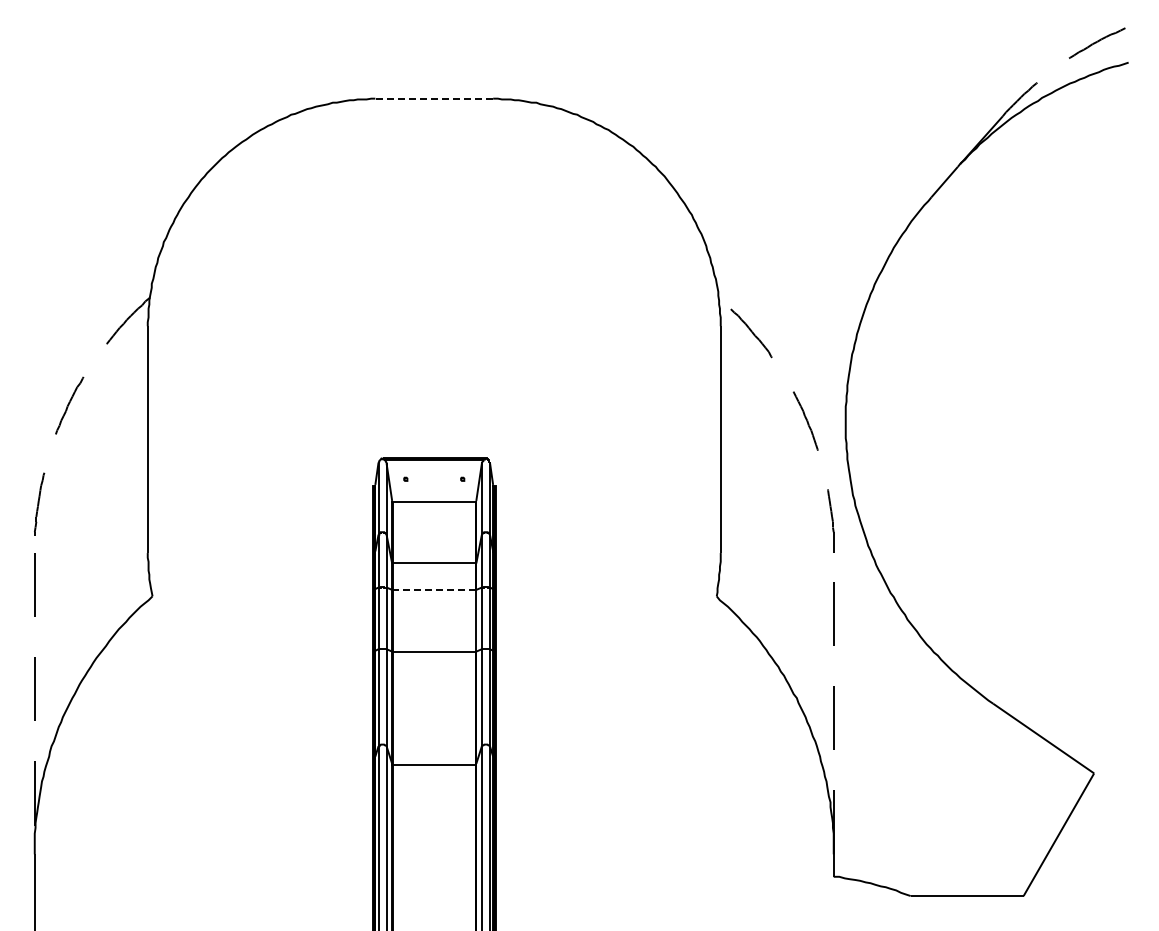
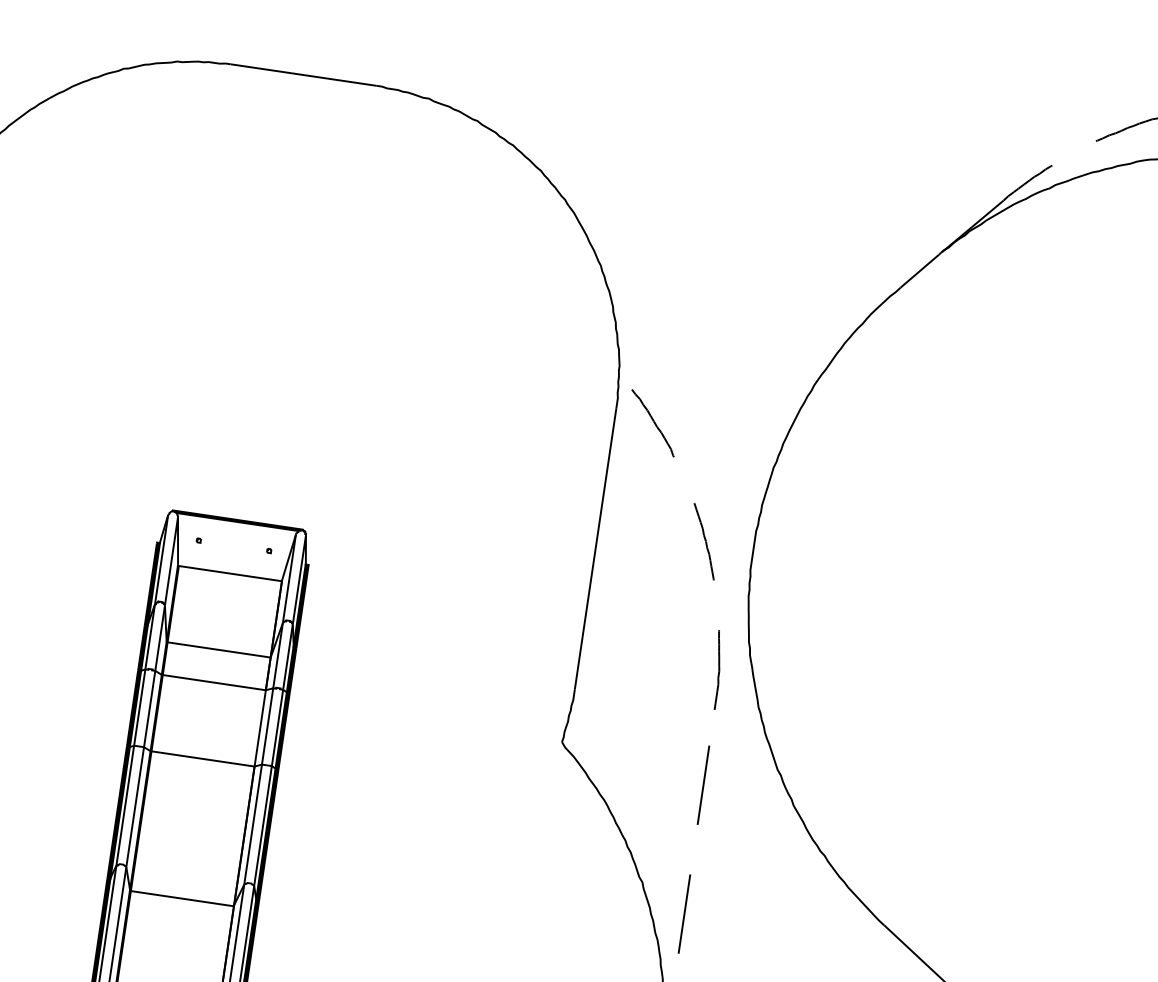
line: (434, 98) -> (303, 74), dashed -> solid
line: (434, 589) -> (214, 682), dashed -> solid

